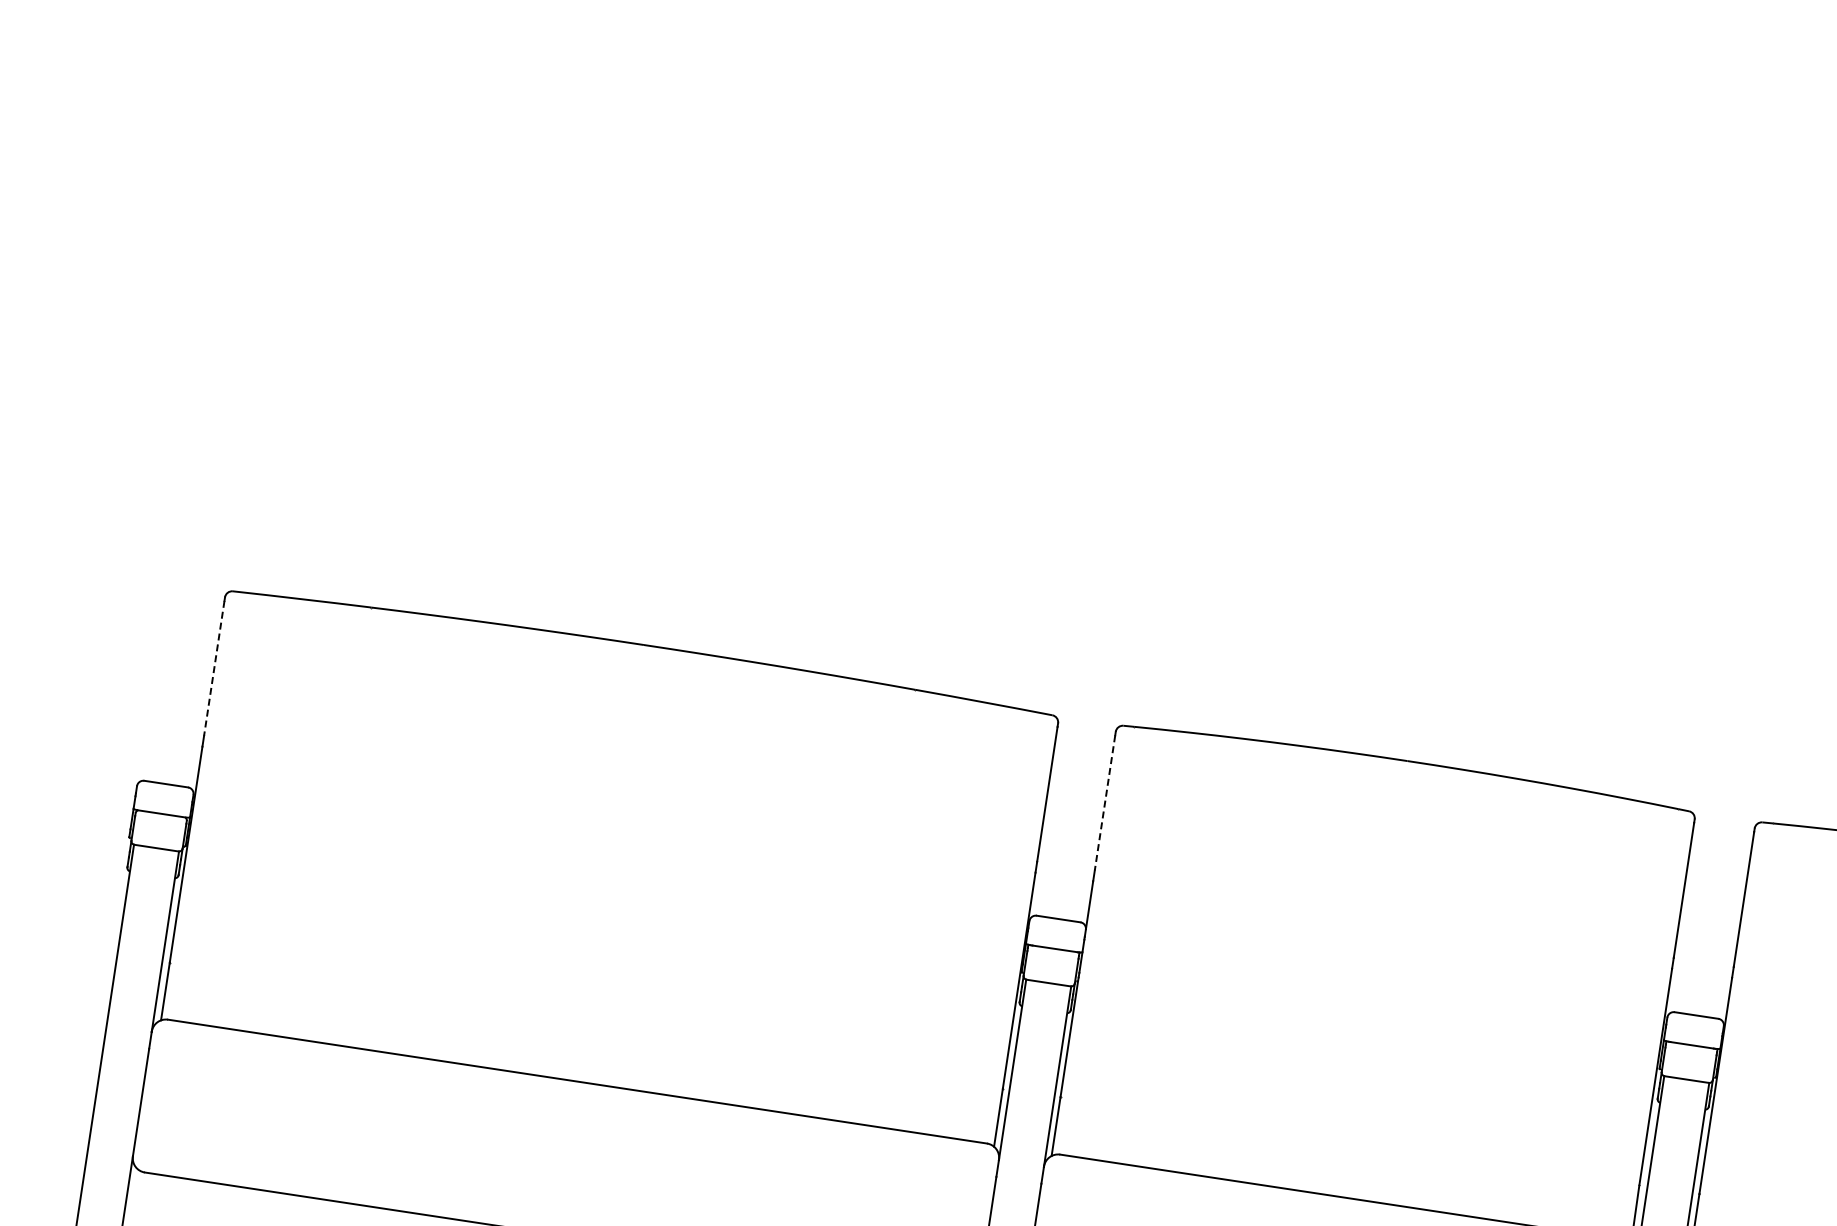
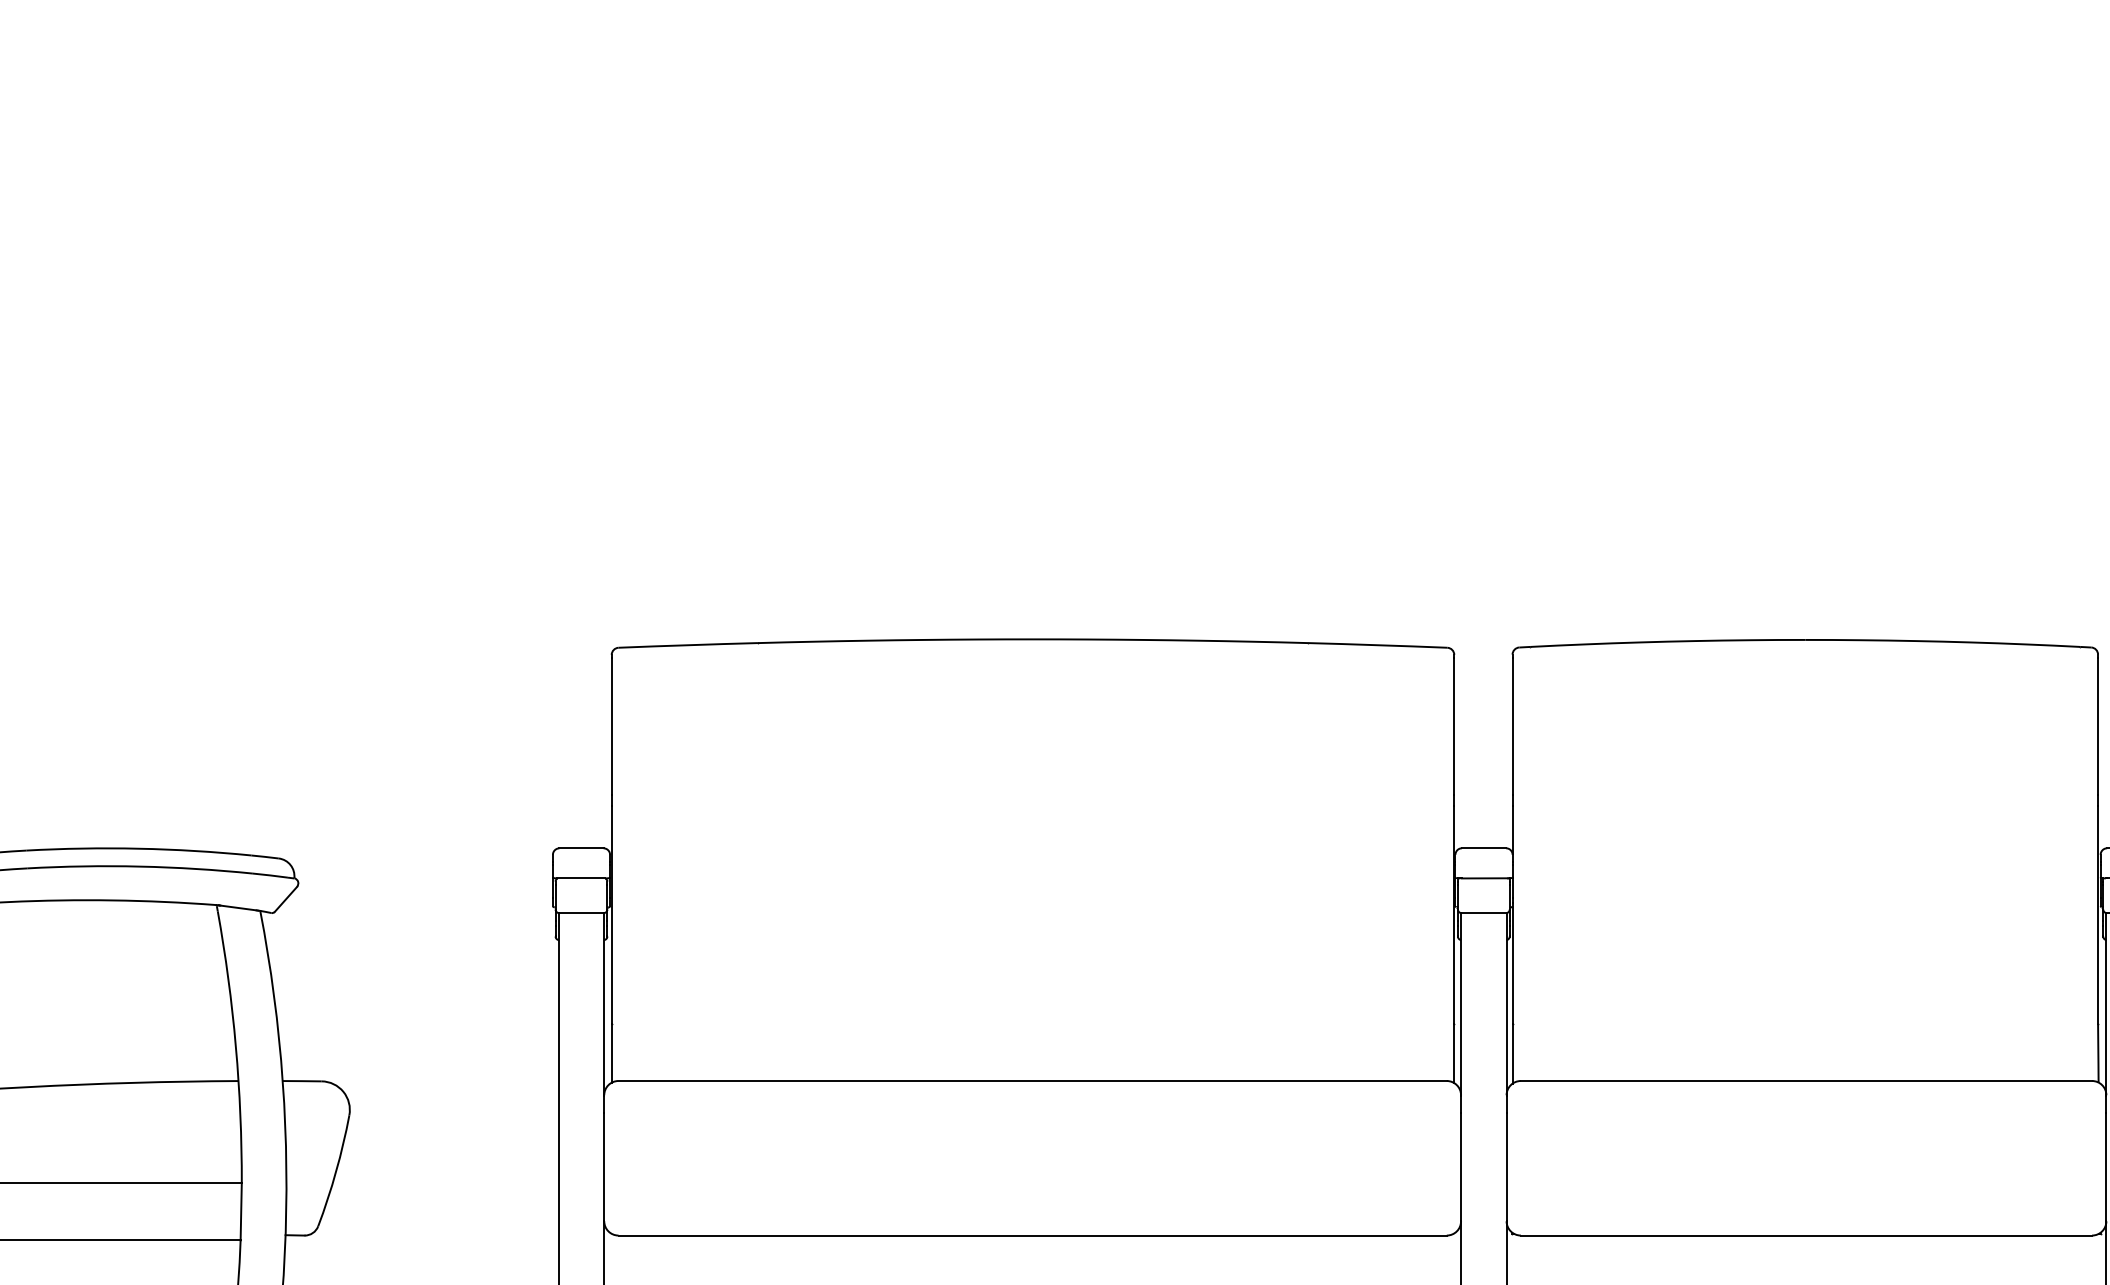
line: (213, 669) -> (611, 727), dashed -> solid
line: (1104, 803) -> (1512, 727), dashed -> solid

